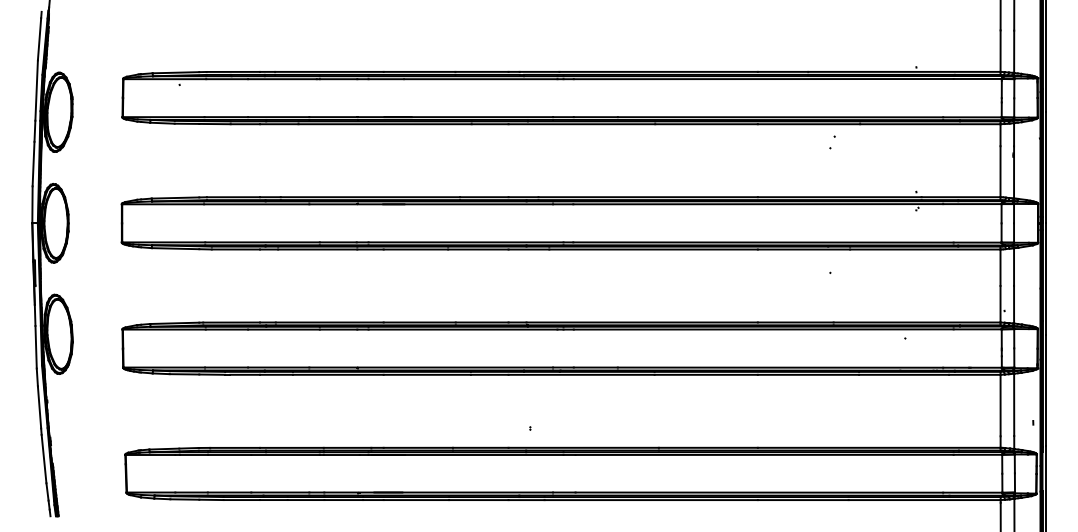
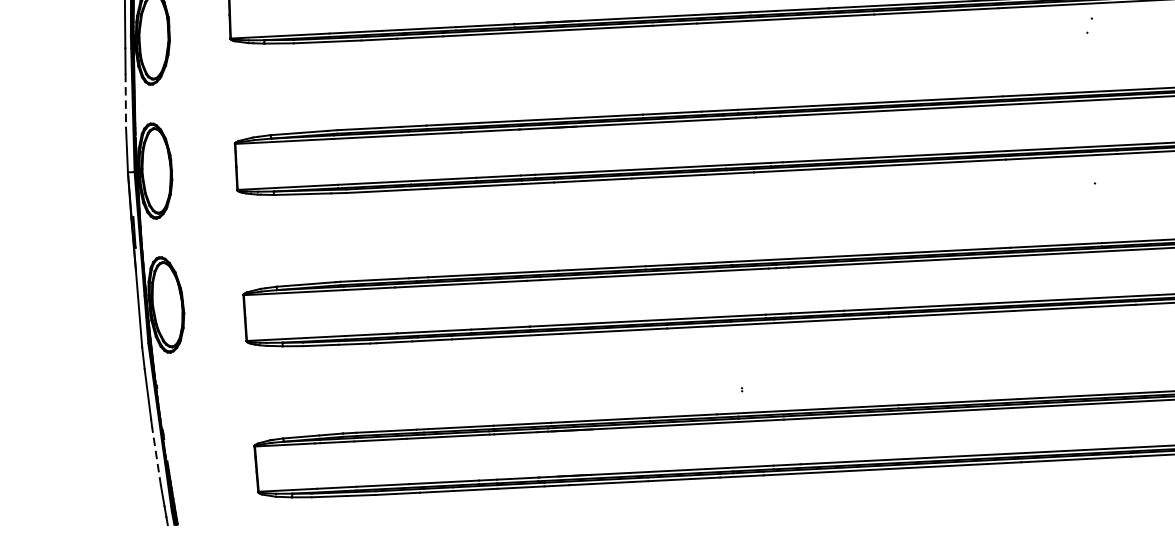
line: (33, 164) -> (125, 101), solid -> dashed
line: (44, 458) -> (157, 455), solid -> dashed

